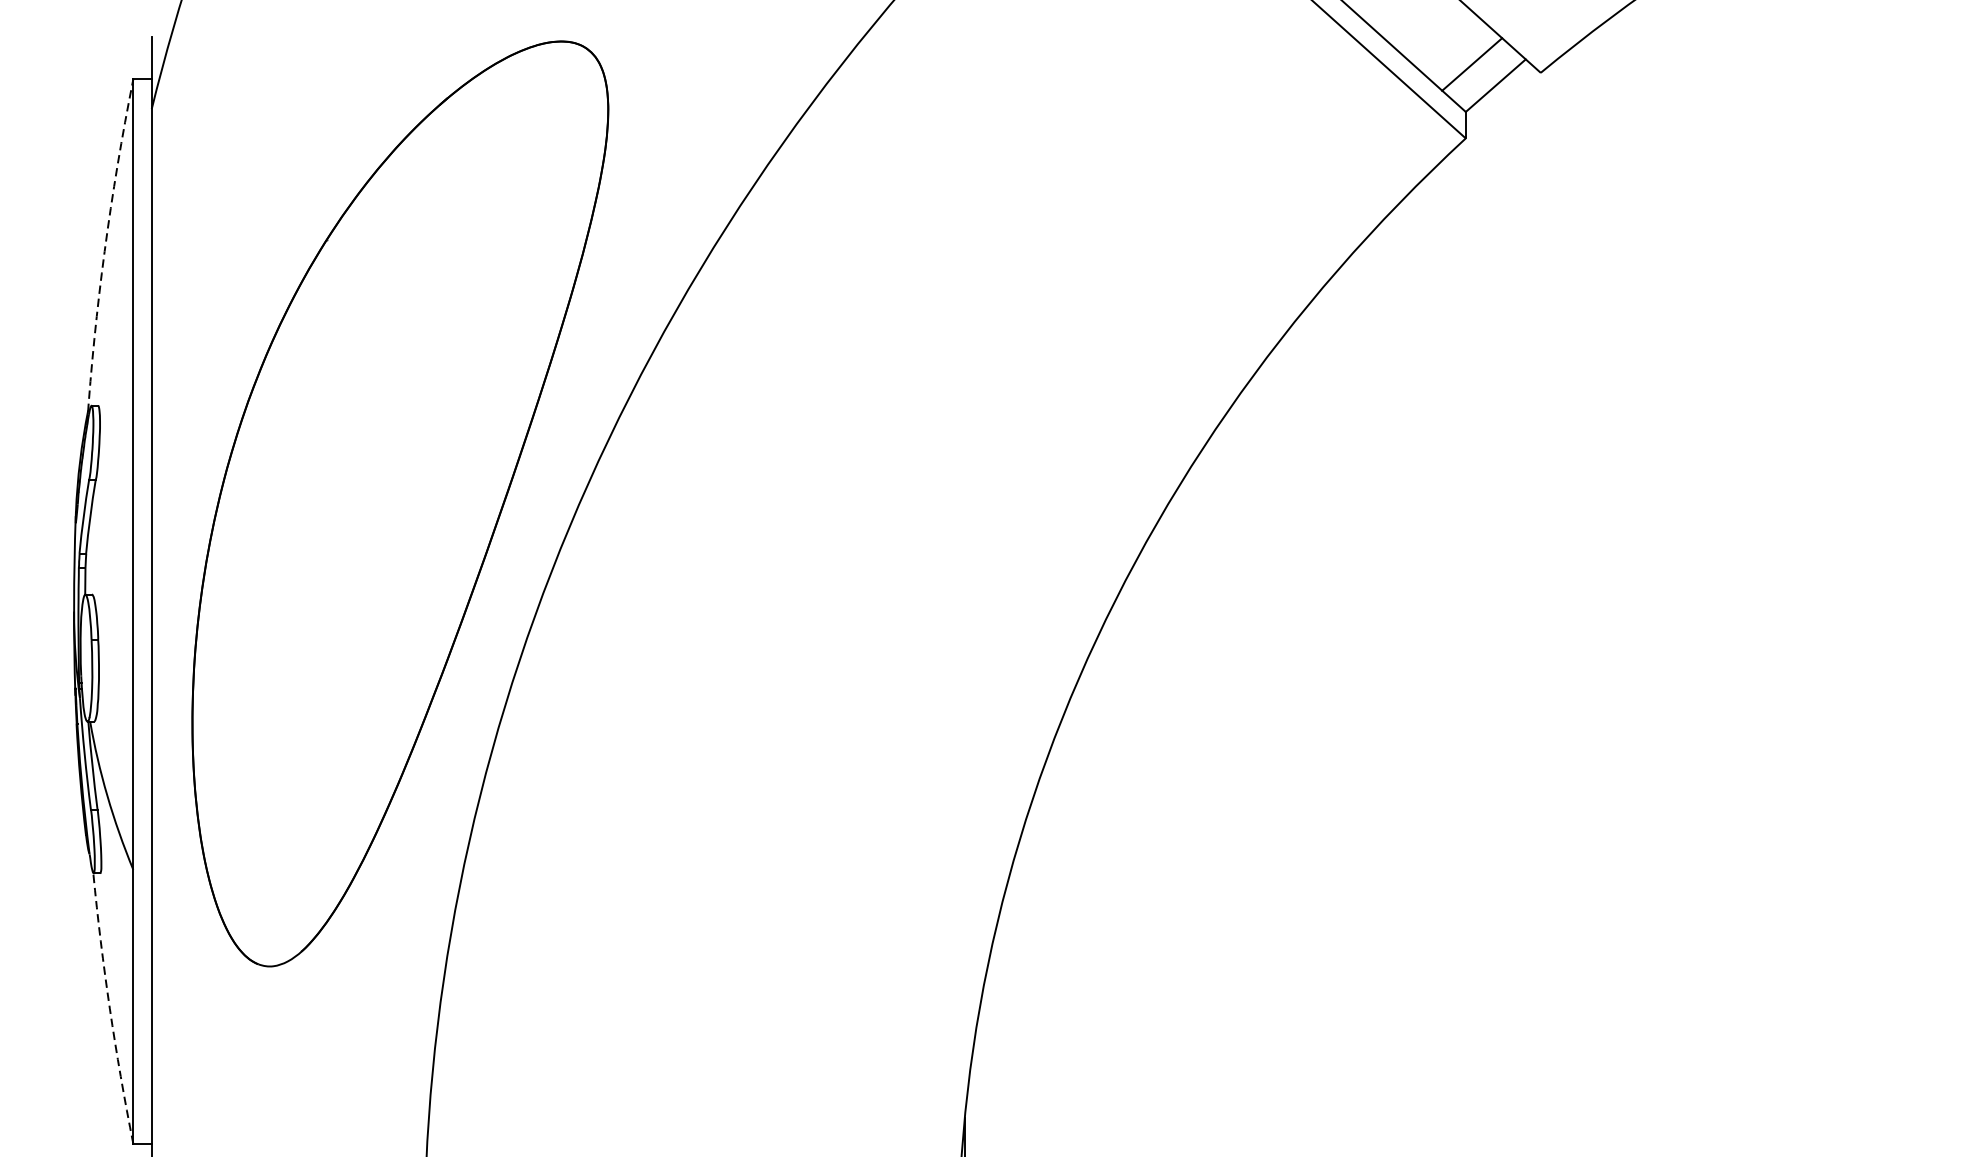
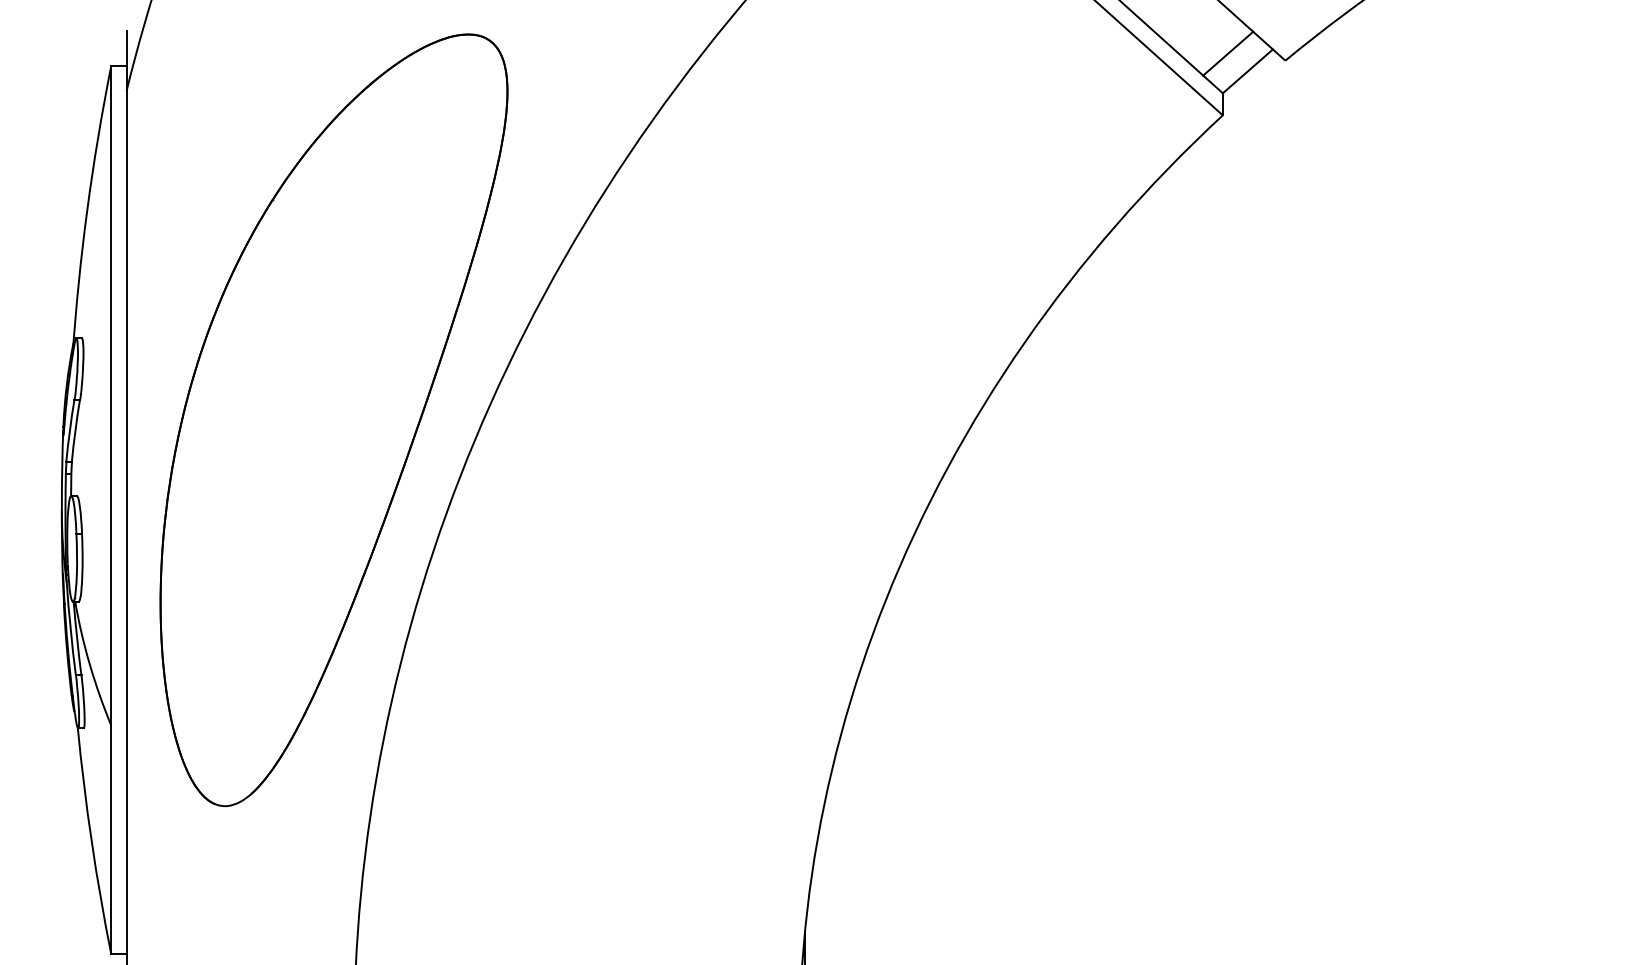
arc: (104, 251) -> (87, 209), dashed -> solid
arc: (109, 1008) -> (91, 841), dashed -> solid

